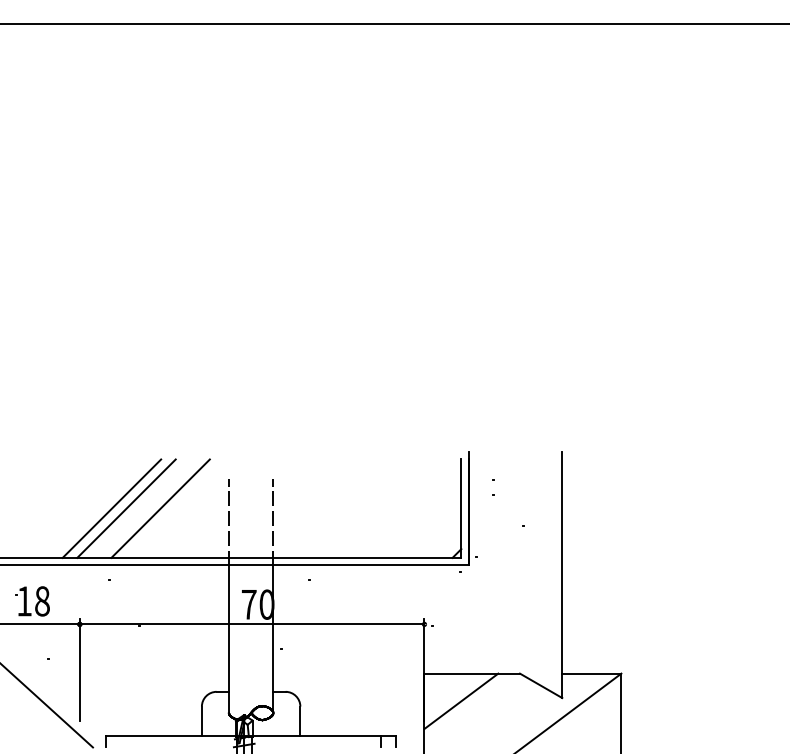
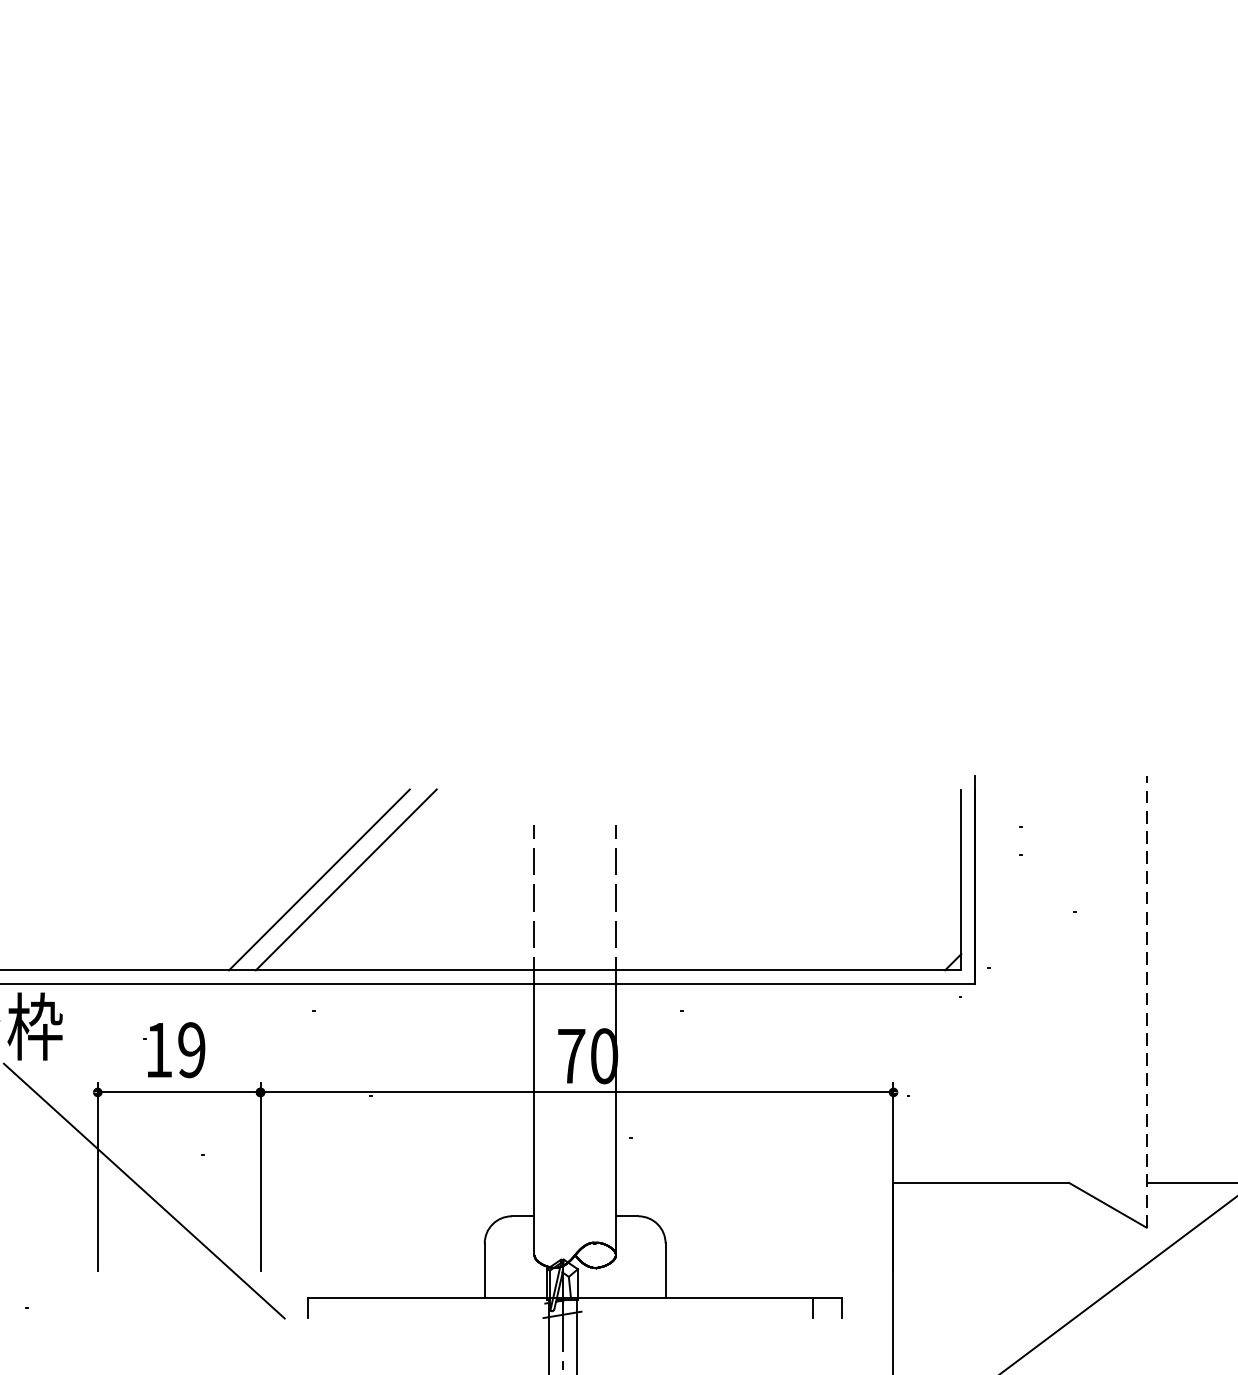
line: (160, 508) -> (408, 879), removed
line: (562, 575) -> (1147, 1002), solid -> dashed
text: (42, 601) -> (191, 1050), 18 -> 19
line: (461, 701) -> (961, 1234), removed

